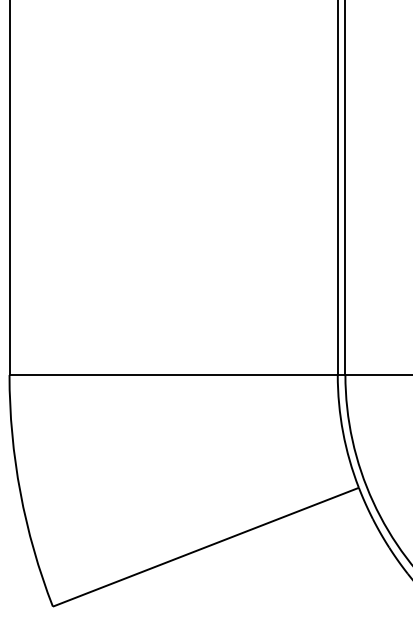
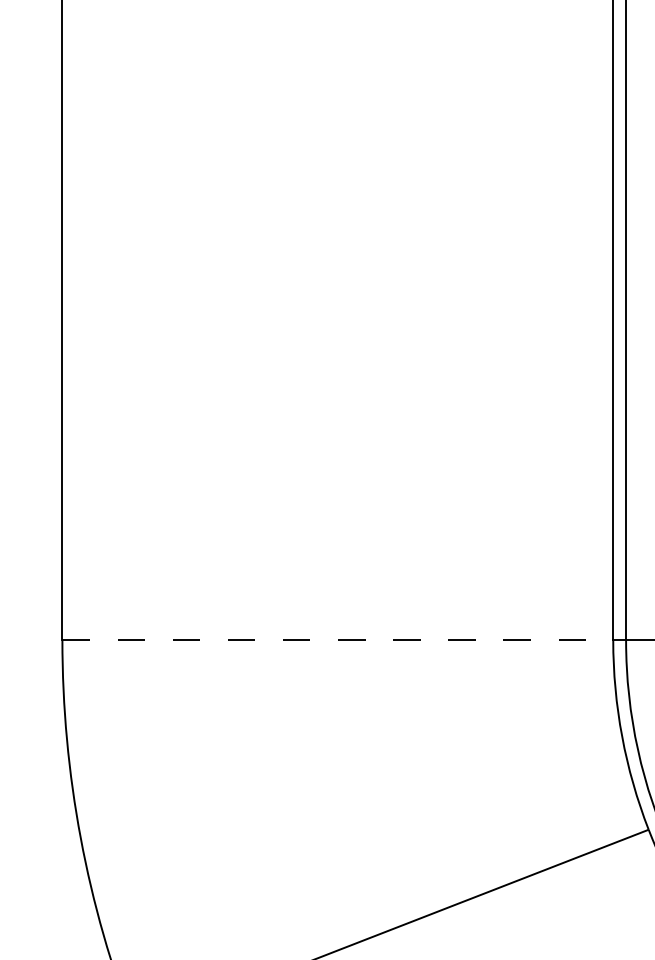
line: (174, 375) -> (339, 641), solid -> dashed

